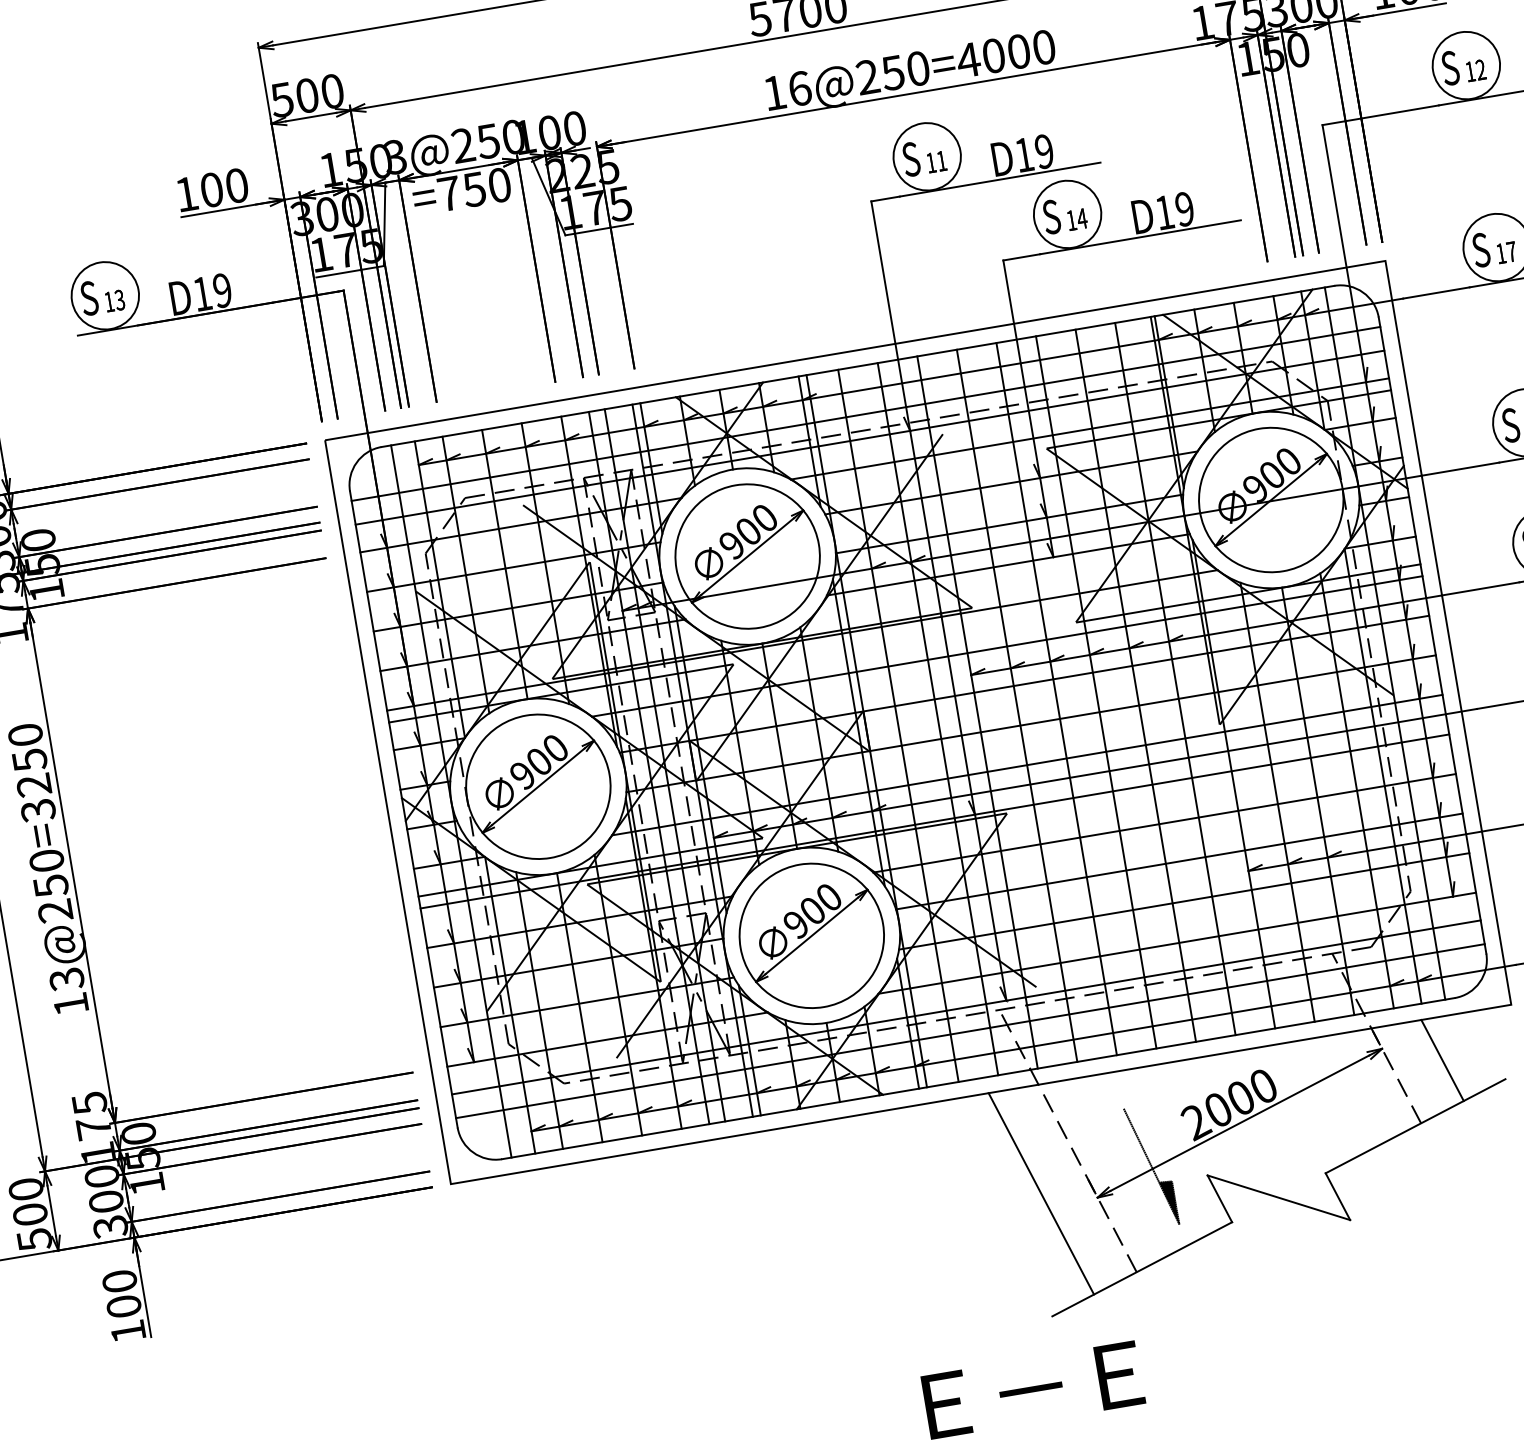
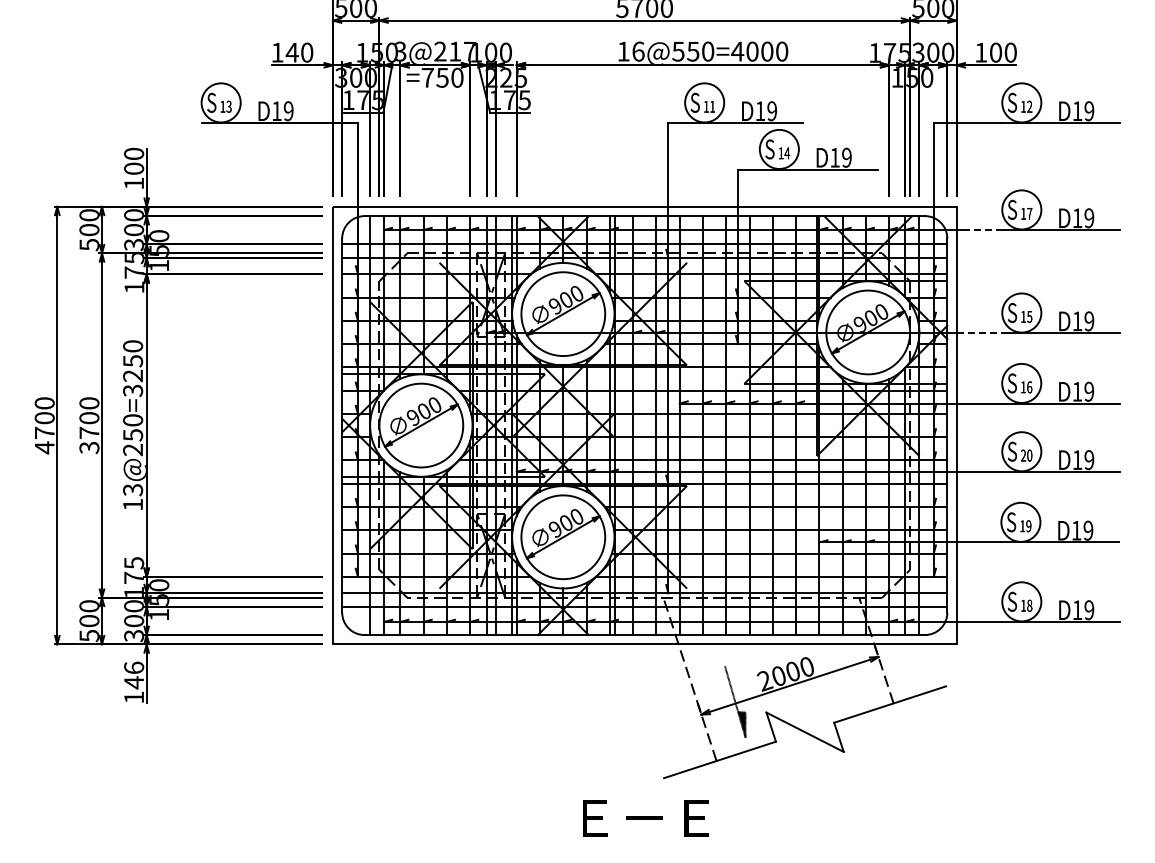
text: (867, 76) -> (678, 51), 16@250=4000 -> 16@550=4000
text: (500, 139) -> (462, 51), 3@250 -> 3@217
text: (210, 189) -> (291, 52), 100 -> 140
line: (1436, 293) -> (982, 230), solid -> dashed
line: (1460, 469) -> (979, 333), solid -> dashed
line: (1441, 1060) -> (911, 669), removed
line: (1040, 1193) -> (669, 706), removed
text: (122, 1294) -> (134, 675), 100 -> 146

